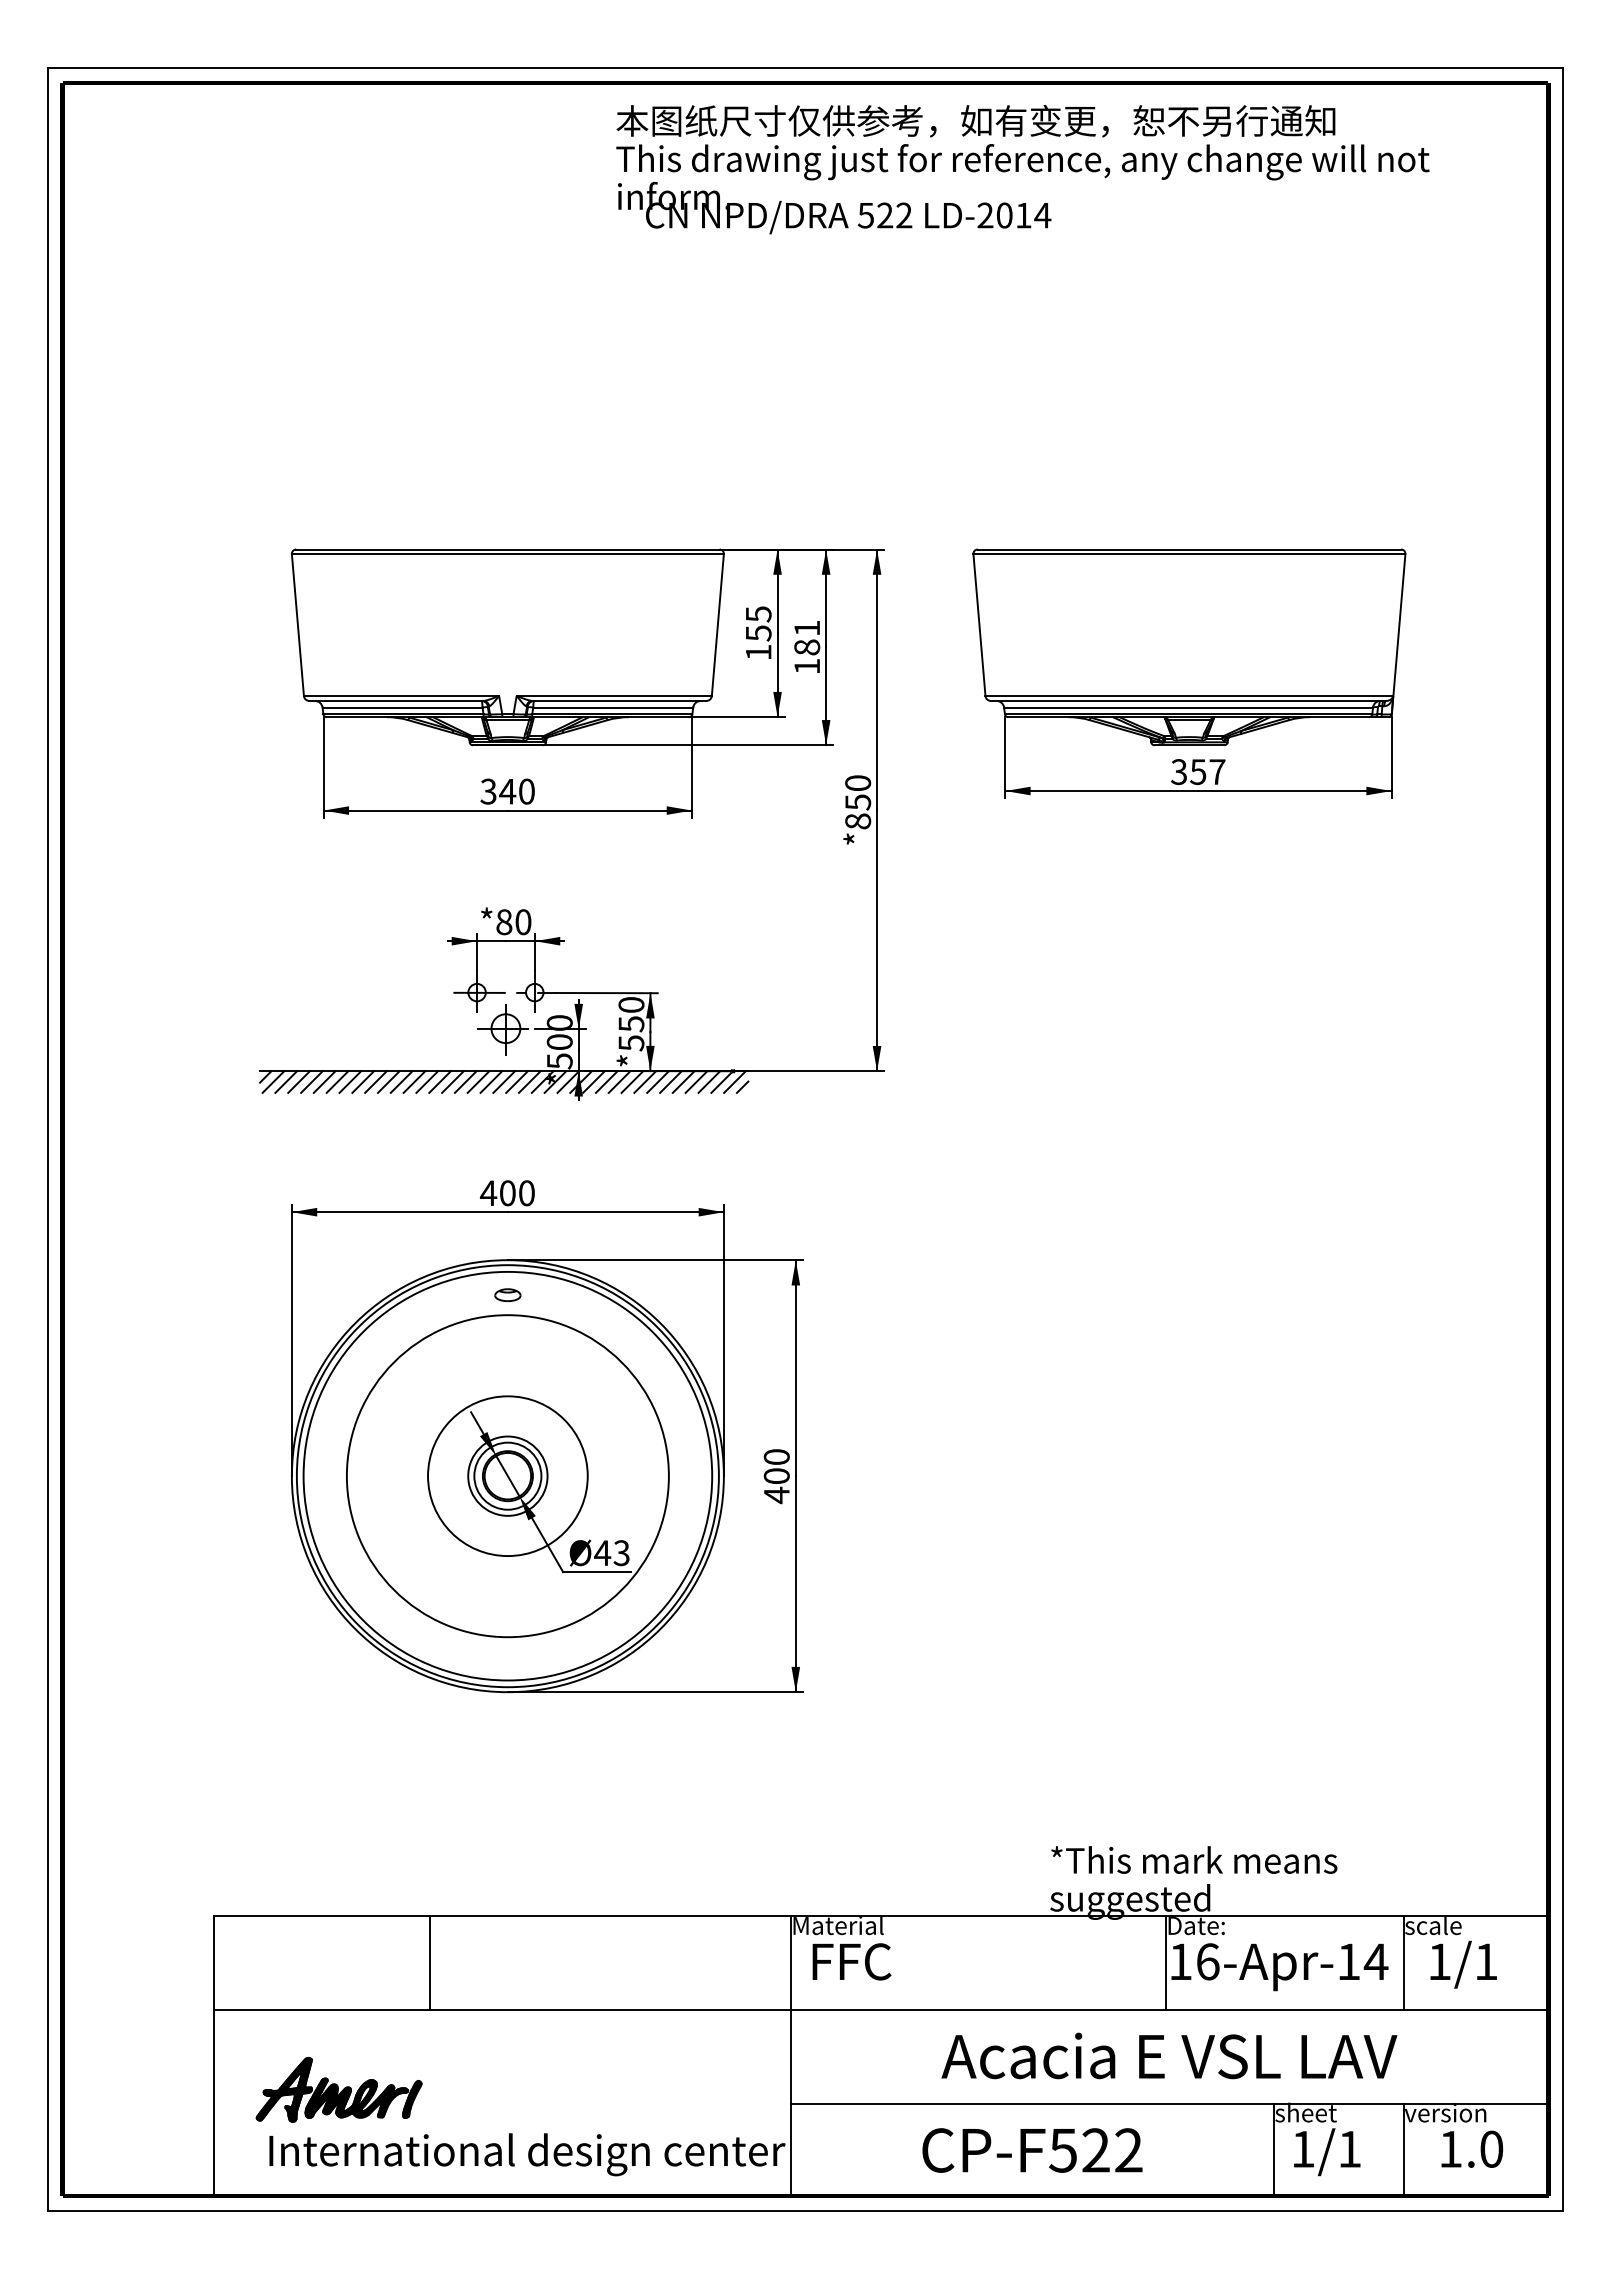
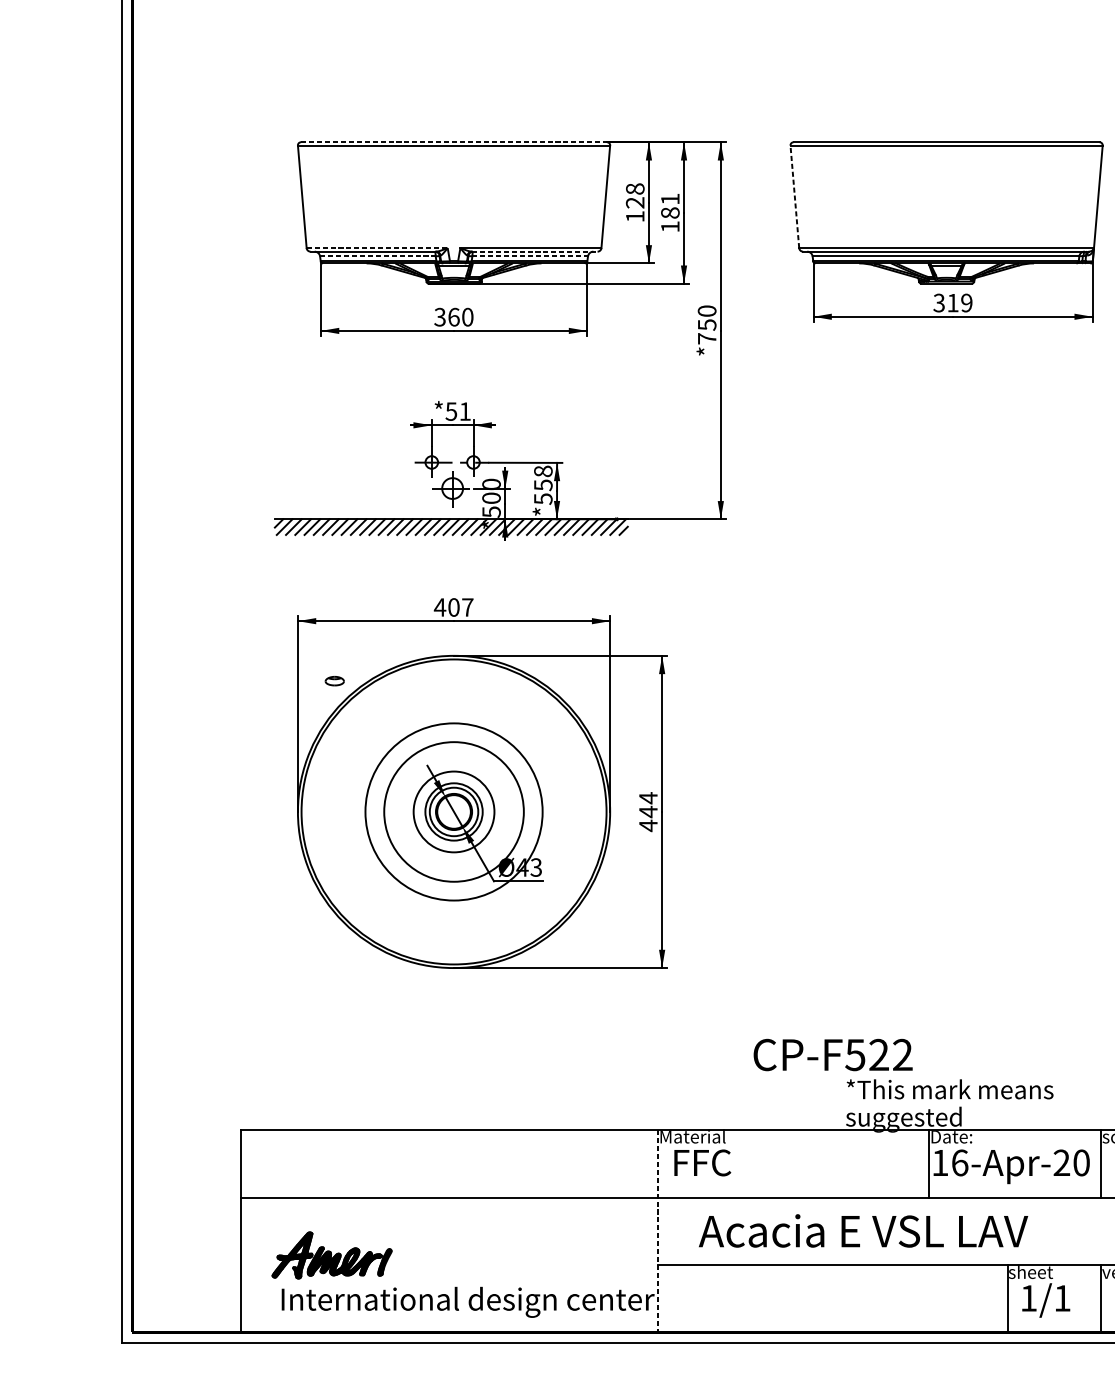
line: (507, 549) -> (453, 142), solid -> dashed
text: (758, 623) -> (635, 195), 155 -> 128
line: (979, 624) -> (794, 196), solid -> dashed
line: (401, 695) -> (377, 247), solid -> dashed
line: (619, 700) -> (534, 251), solid -> dashed
line: (402, 707) -> (377, 256), solid -> dashed
line: (613, 707) -> (530, 256), solid -> dashed
text: (1207, 772) -> (959, 303), 357 -> 319
text: (507, 791) -> (453, 317), 340 -> 360
text: (858, 821) -> (707, 338), *850 -> *750
text: (513, 922) -> (458, 411), *80 -> *51
text: (631, 1004) -> (543, 471), *550 -> *558
text: (526, 1193) -> (467, 607), 400 -> 407
part: (507, 1294) -> (334, 680), moved
text: (776, 1466) -> (648, 804), 400 -> 444
circle: (507, 1475) -> (453, 811), size x0.6
circle: (507, 1476) -> (453, 812), size x0.6
circle: (507, 1476) -> (453, 812), size x0.7
text: (1362, 1961) -> (1071, 1162), 16-Apr-14 -> 16-Apr-20
line: (429, 1962) -> (397, 1163), removed
text: (1169, 2055) -> (863, 1230), moved
line: (790, 2056) -> (658, 1231), solid -> dashed
text: (1032, 2150) -> (833, 1055), moved

